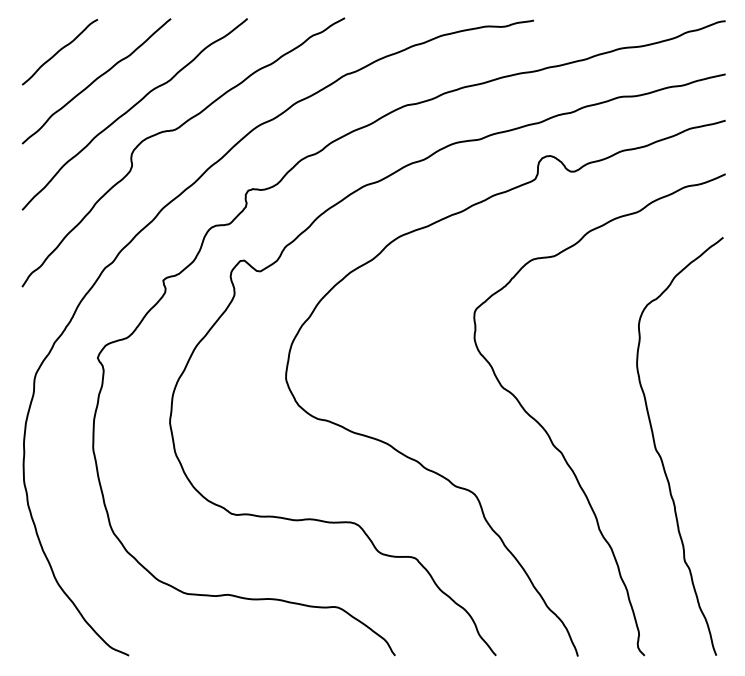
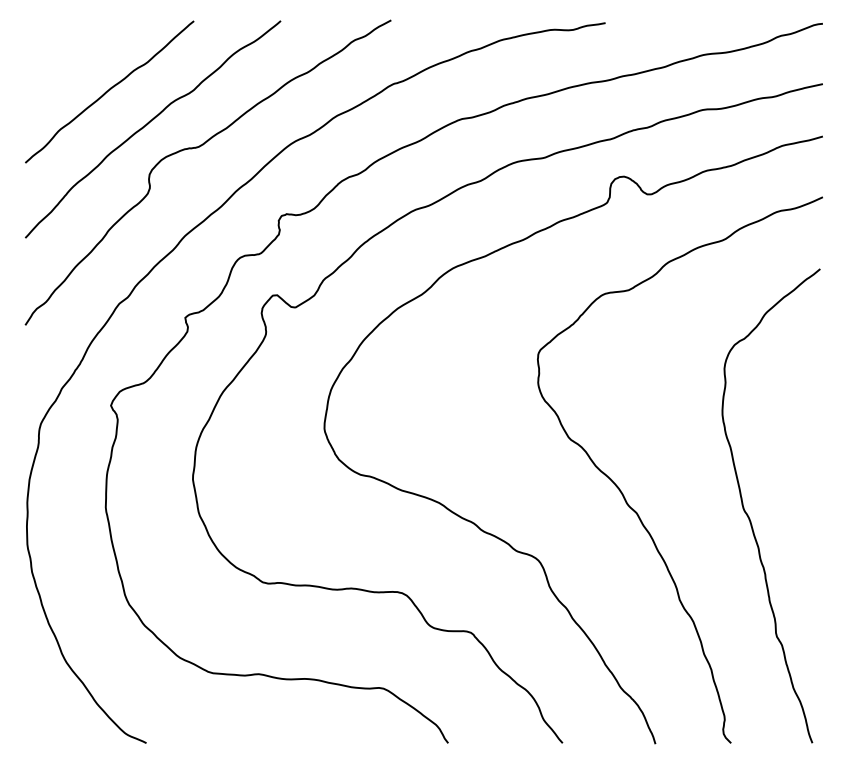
curve: (60, 50) -> (68, 57), removed

